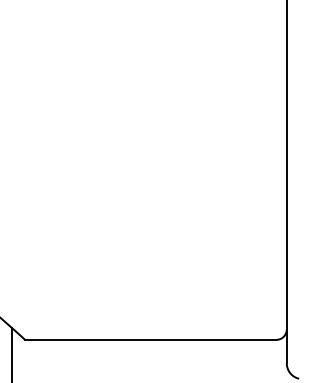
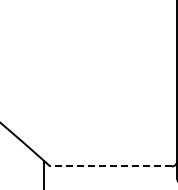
line: (151, 339) -> (111, 166), solid -> dashed

